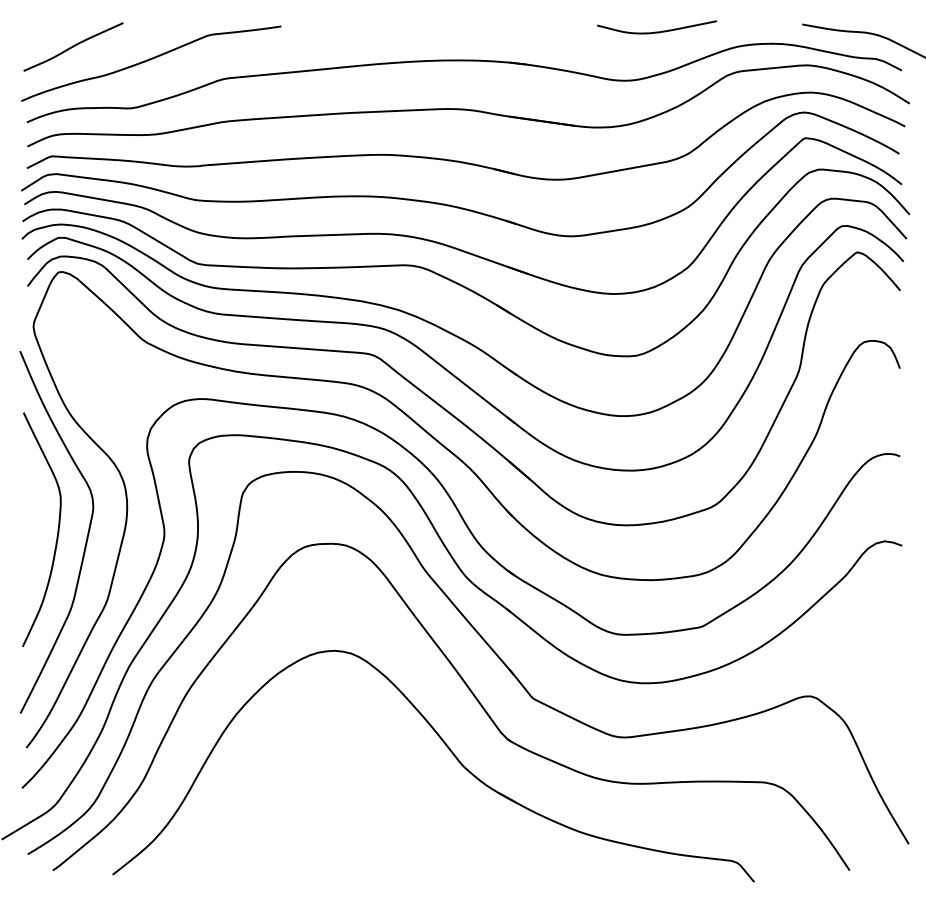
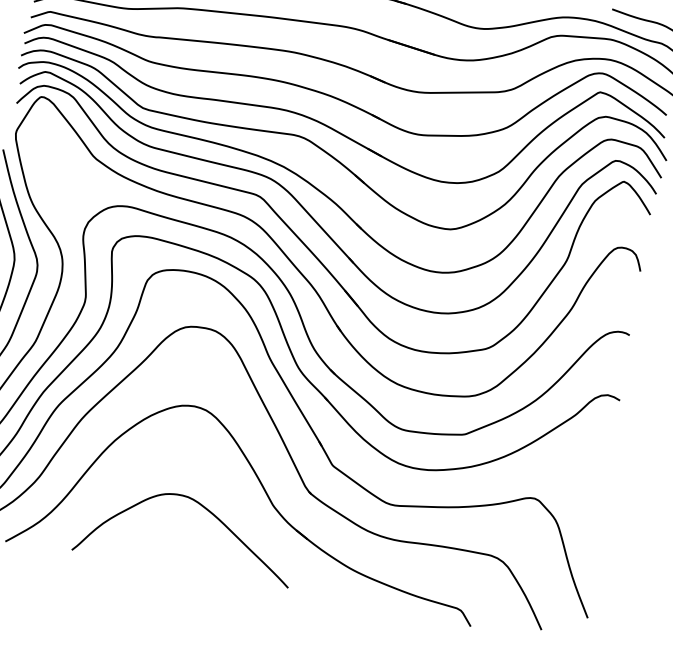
curve: (370, 784) -> (203, 507), added

